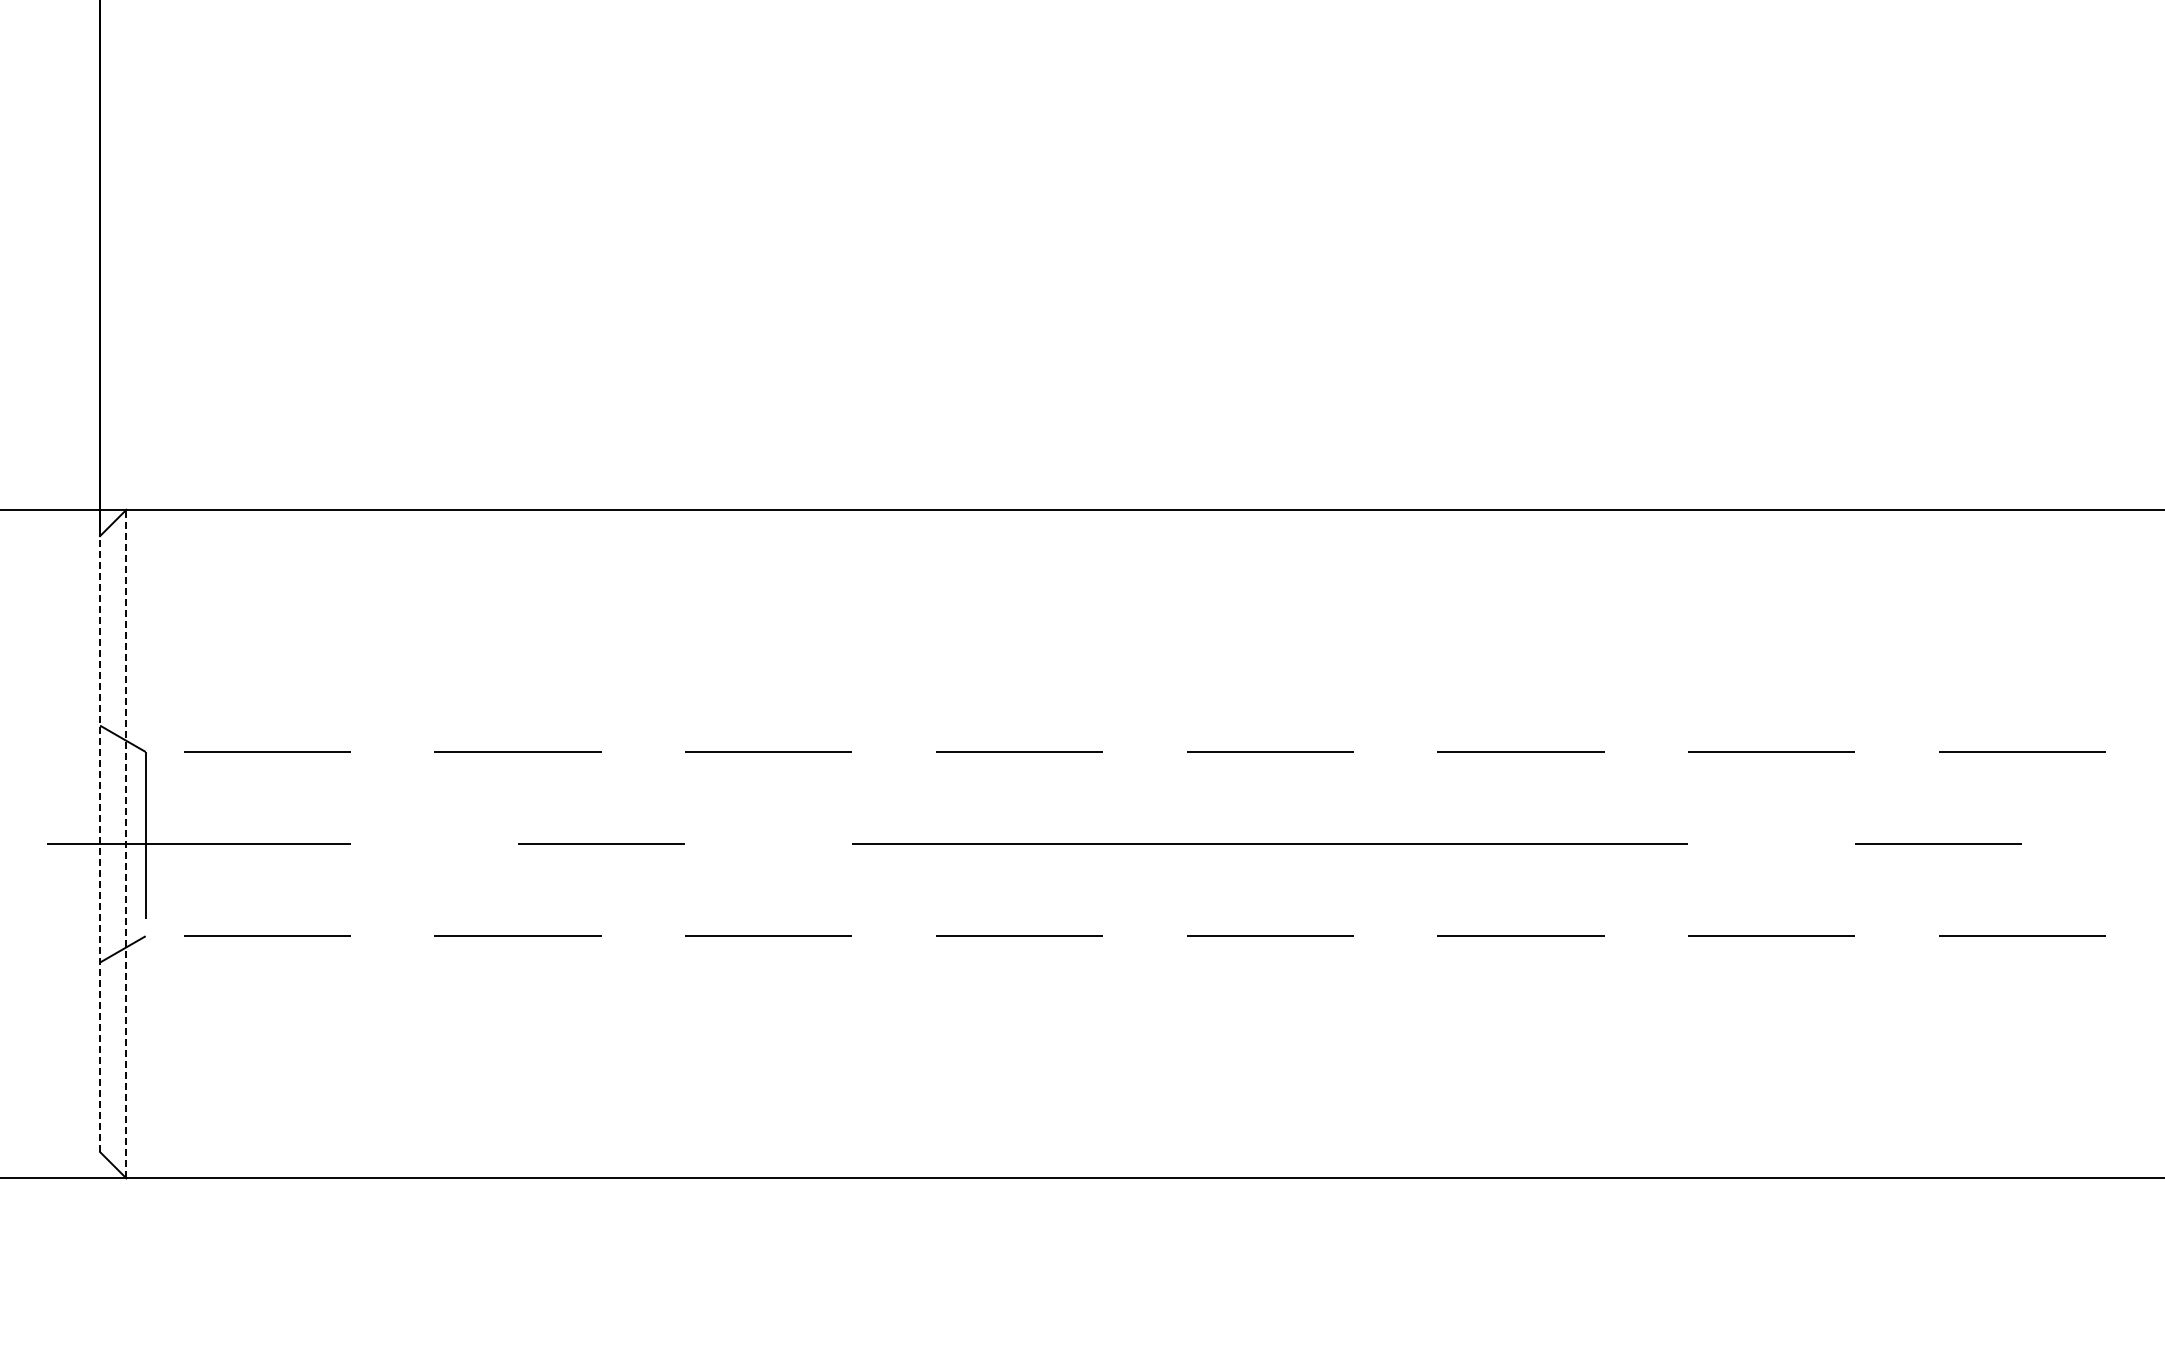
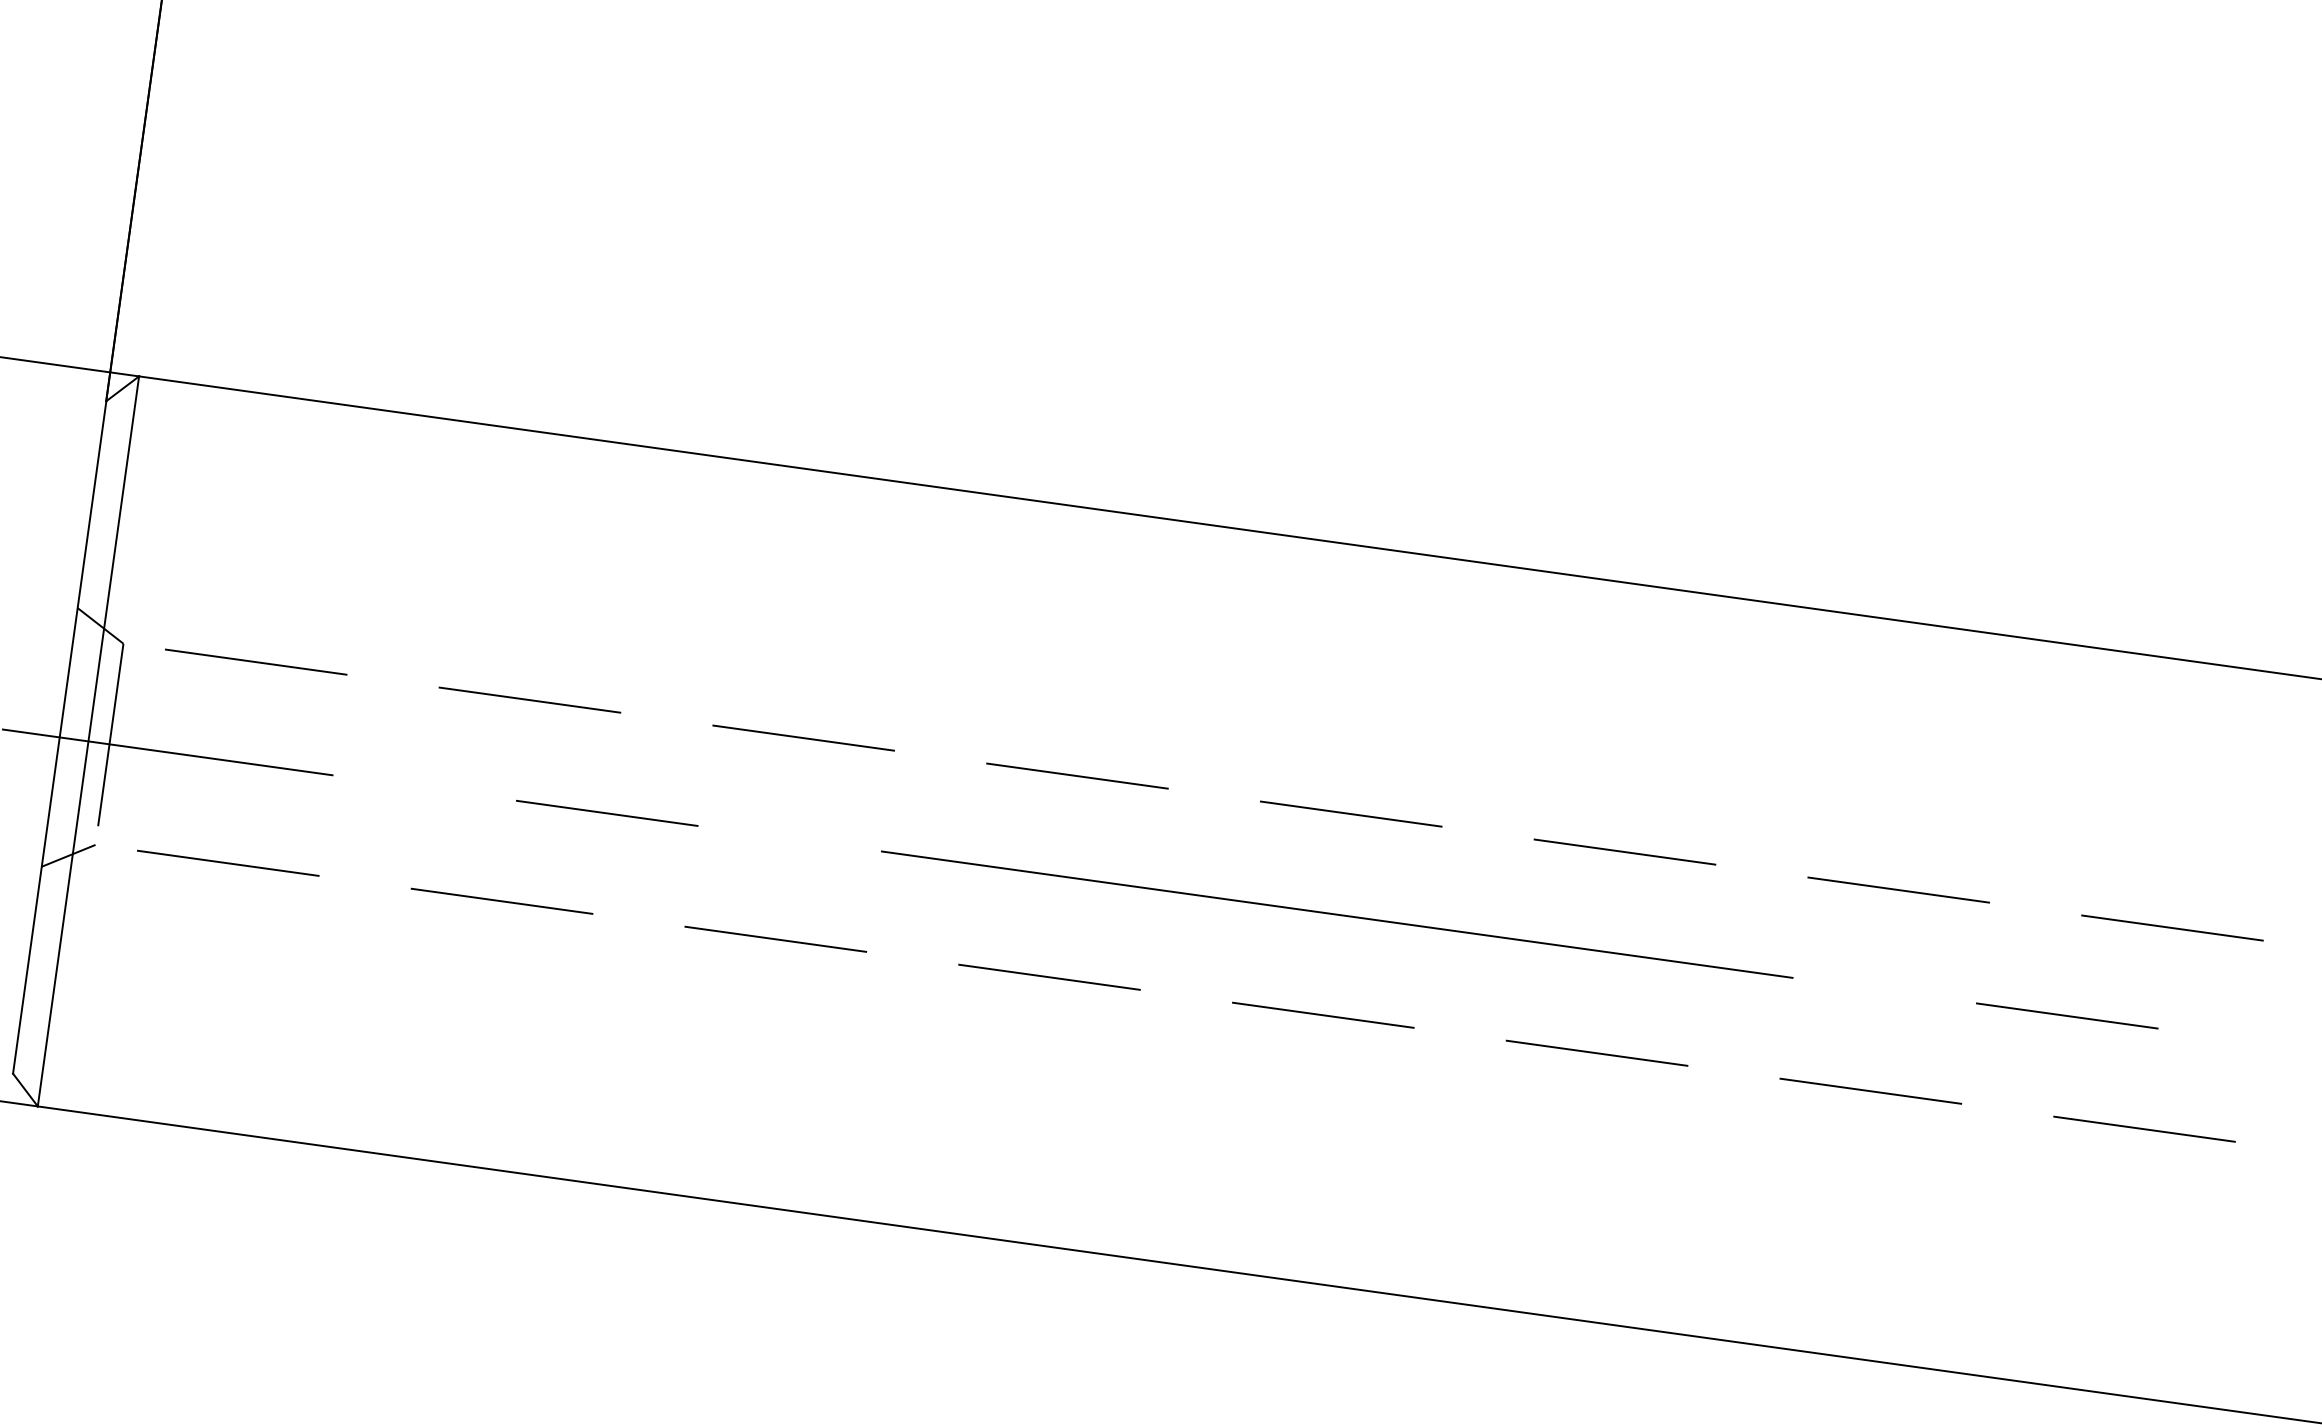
line: (126, 843) -> (88, 740), dashed -> solid
line: (100, 844) -> (60, 737), dashed -> solid

